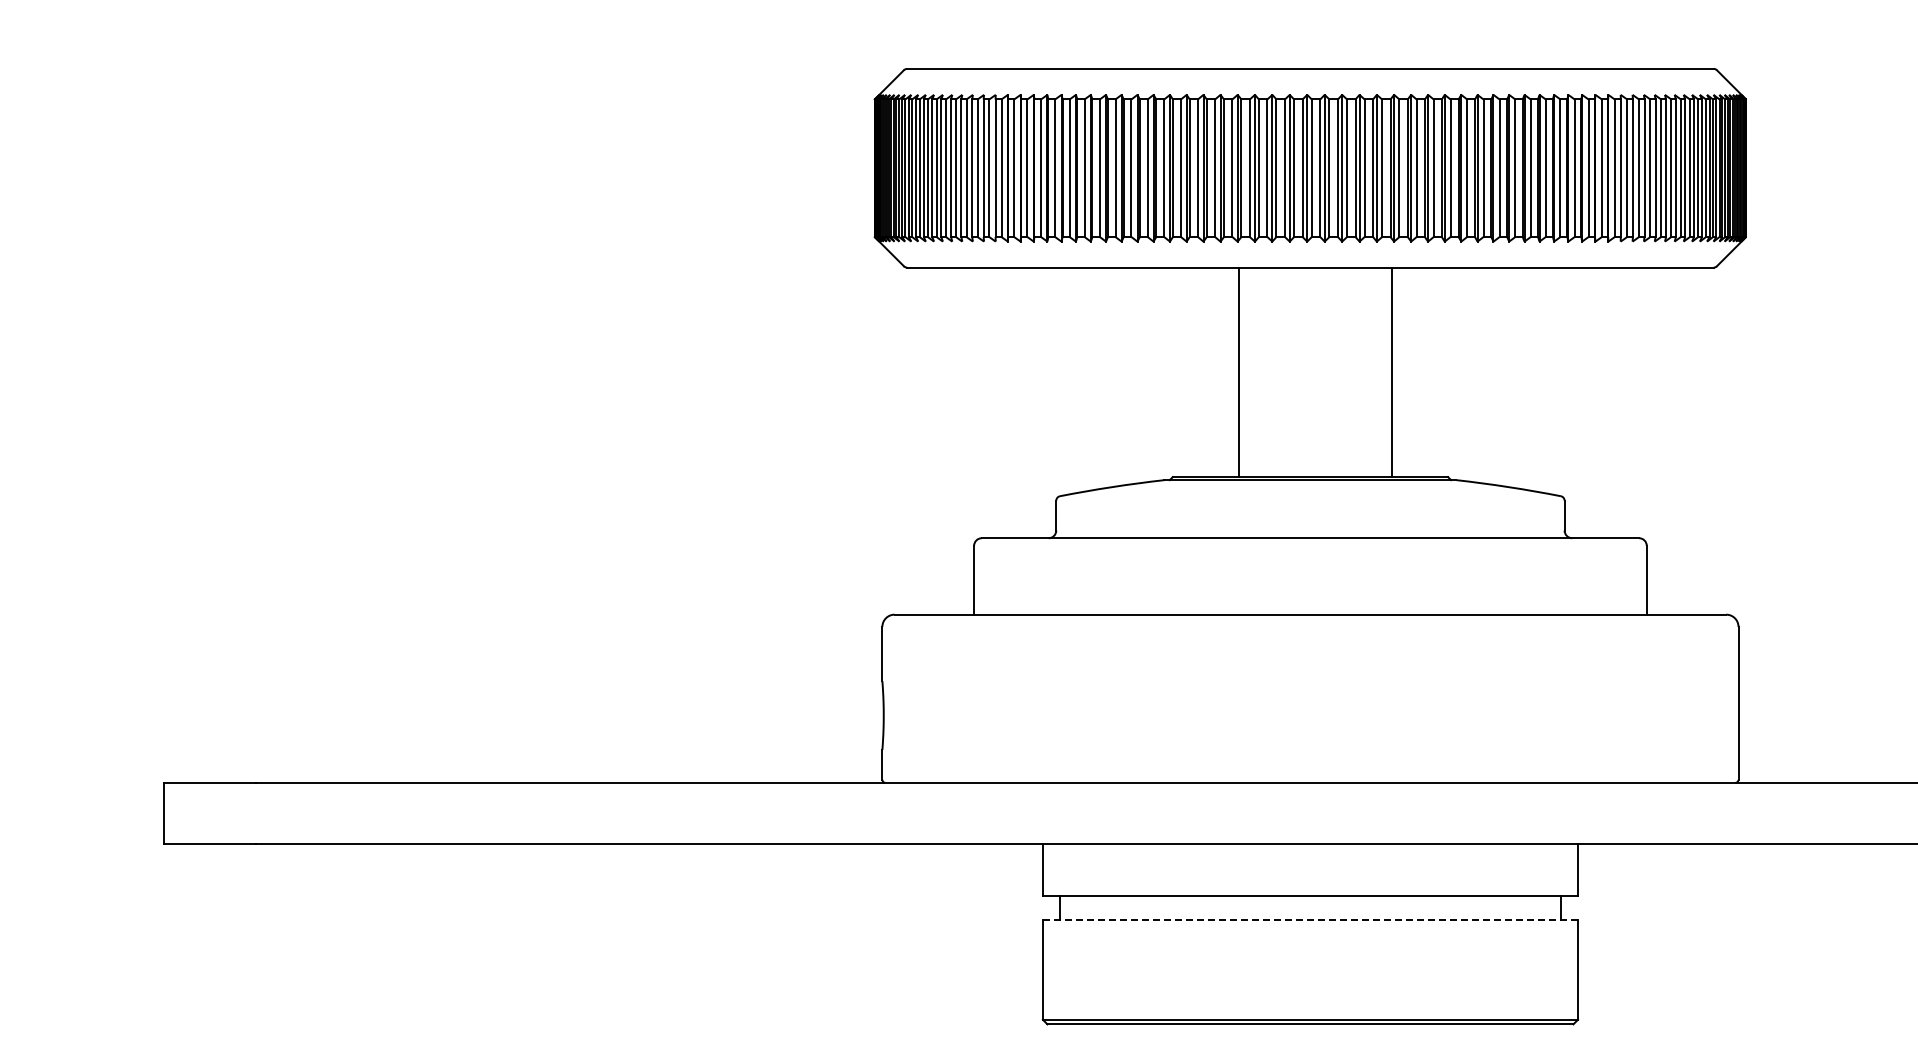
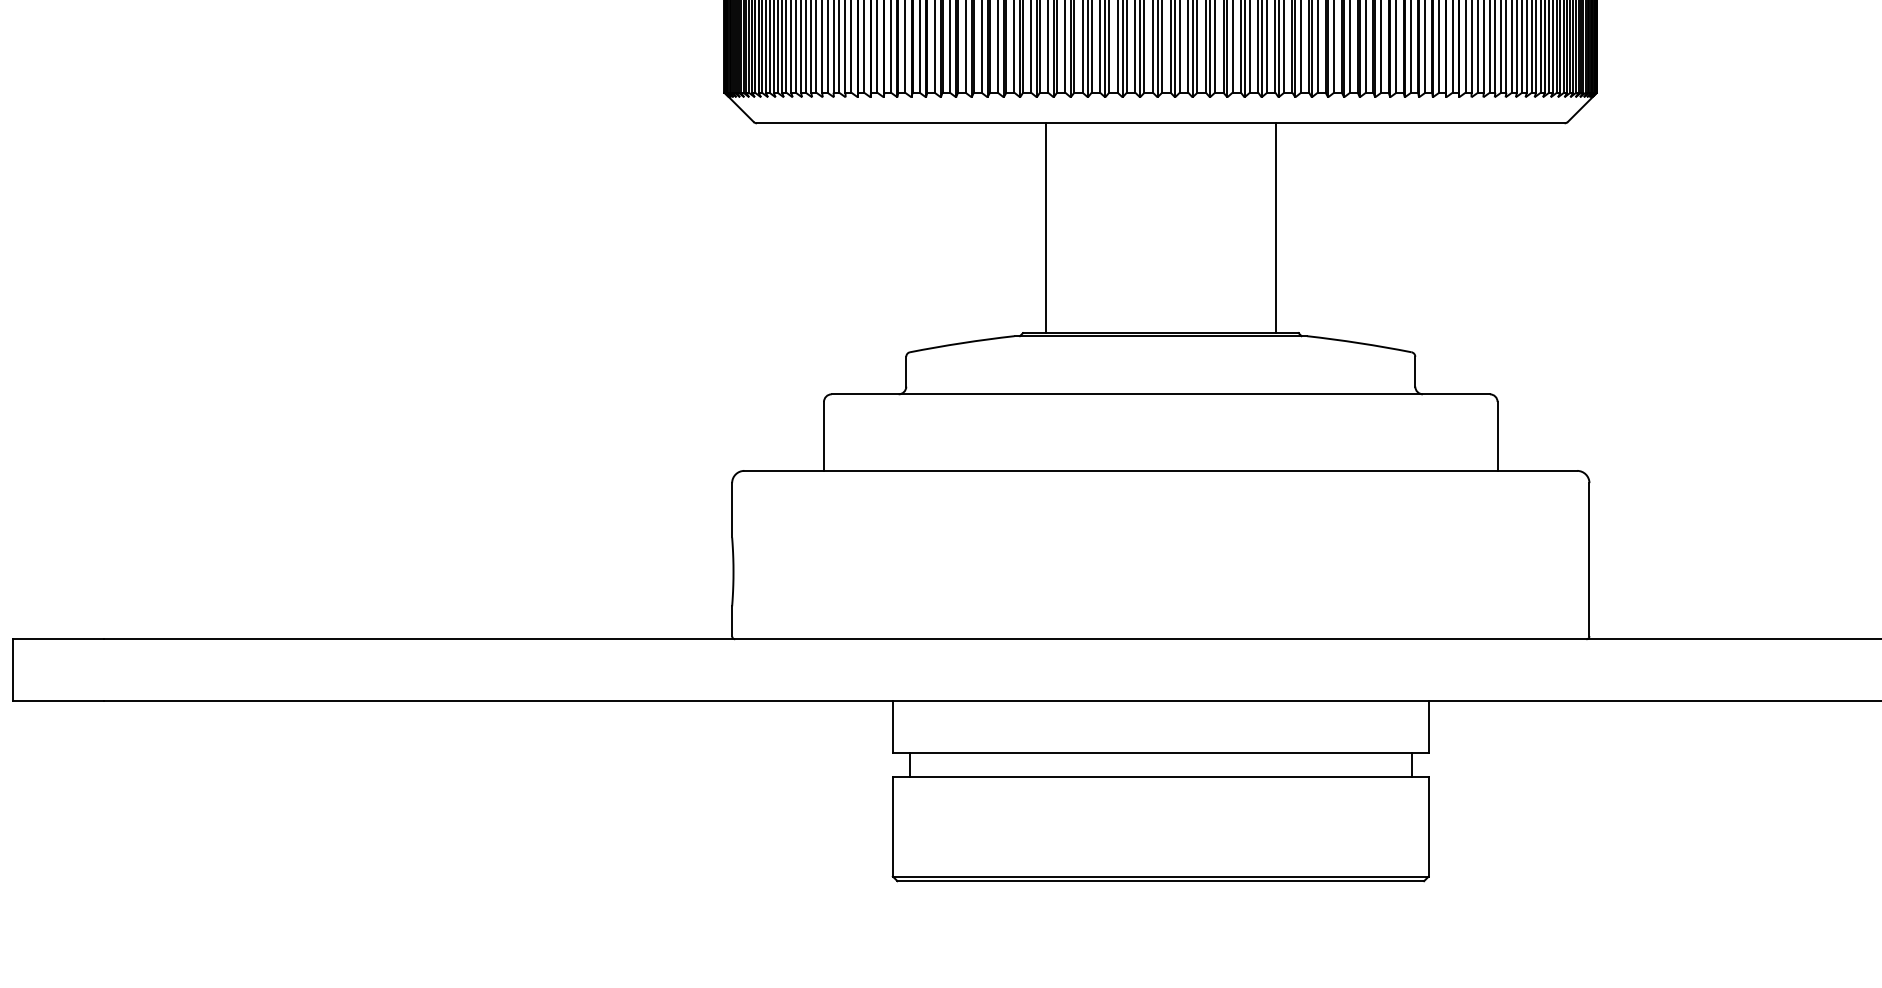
line: (1238, 372) -> (1045, 228), moved
line: (1392, 372) -> (1276, 228), moved
line: (1310, 920) -> (1160, 777), dashed -> solid

